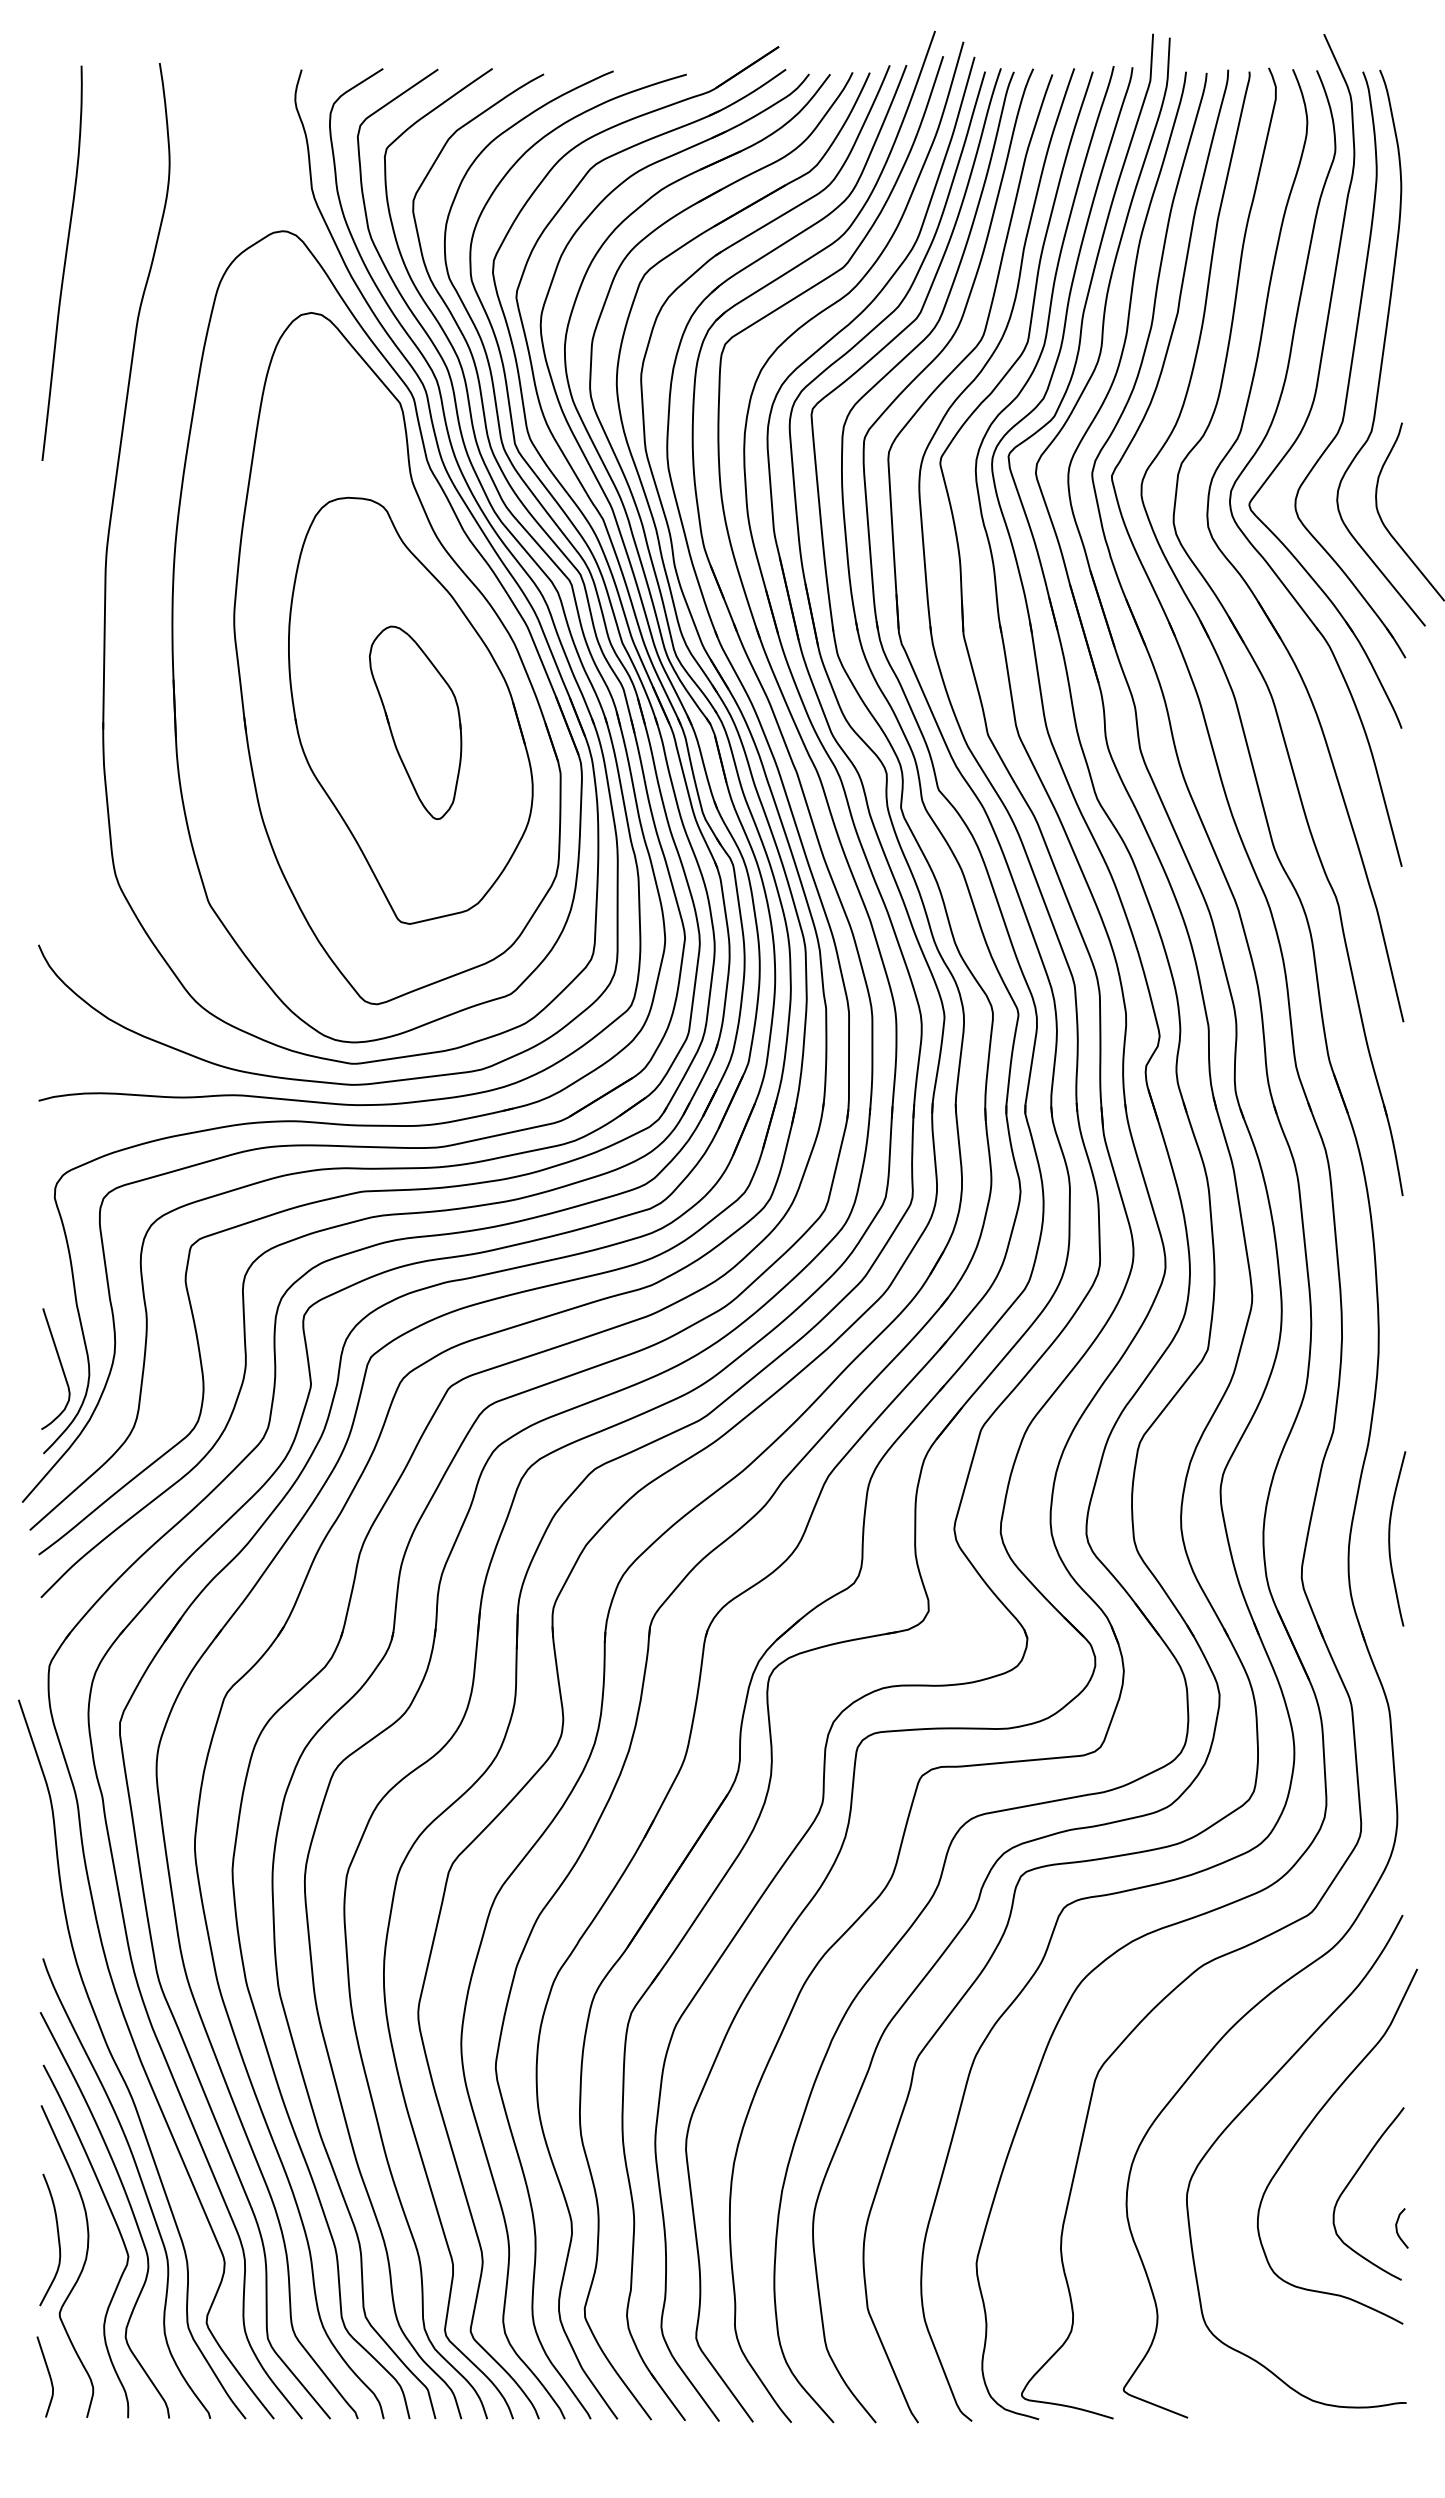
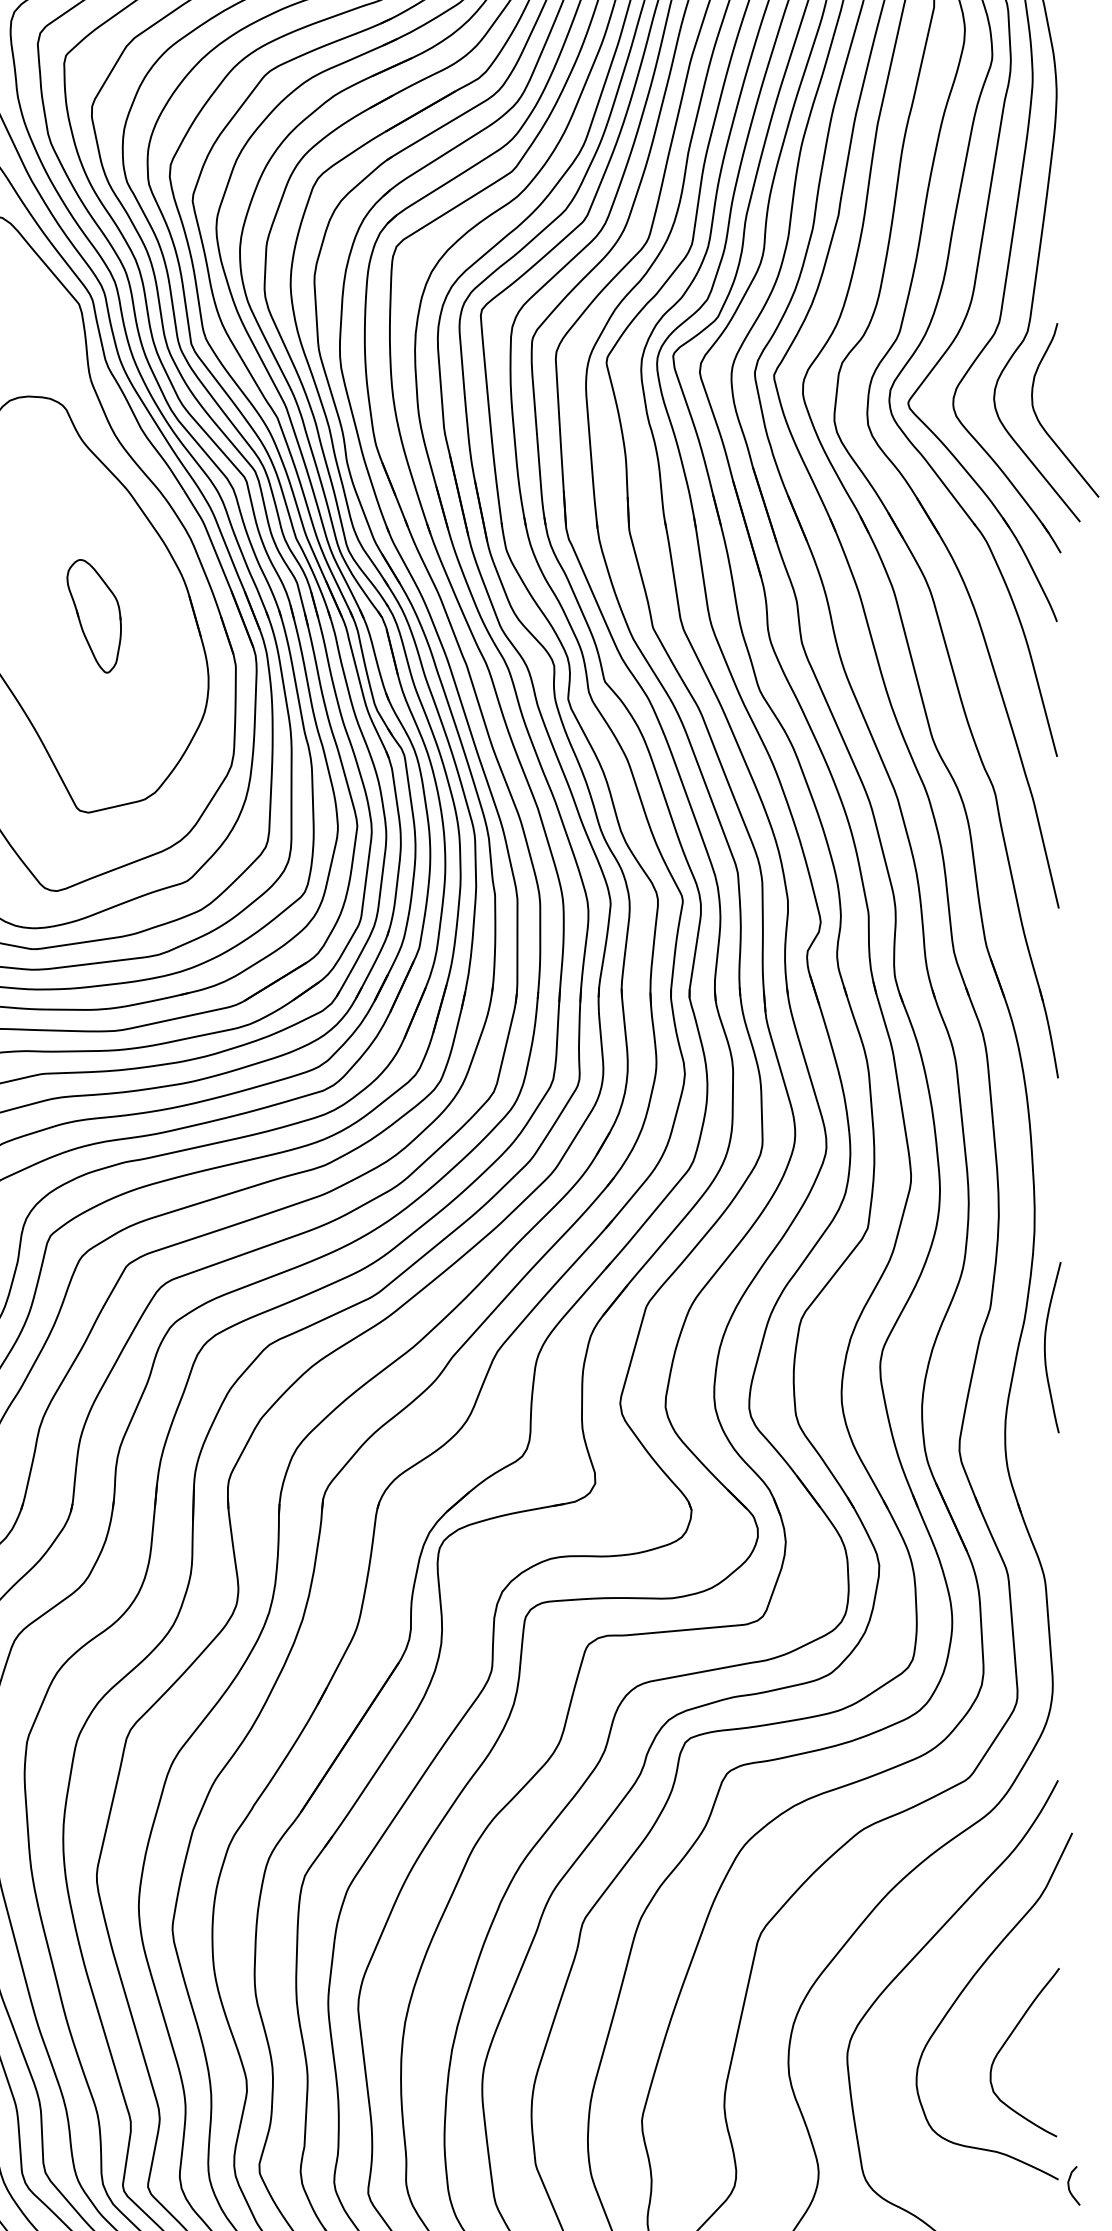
part: (415, 722) -> (94, 615), size x0.6
curve: (1390, 1538) -> (1046, 1347), moved
curve: (1397, 2228) -> (1069, 2185), moved

